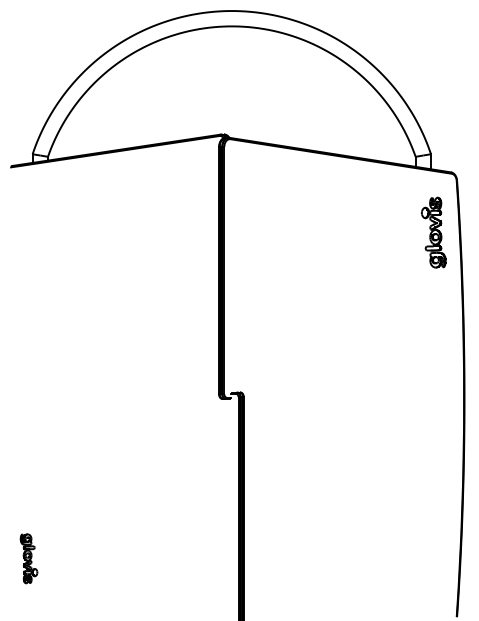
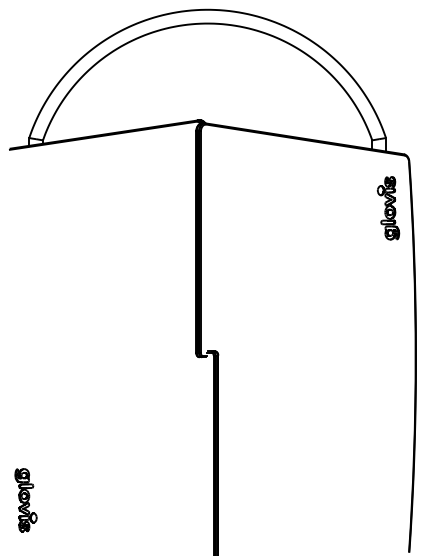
part: (28, 558) -> (25, 500), size x1.43

